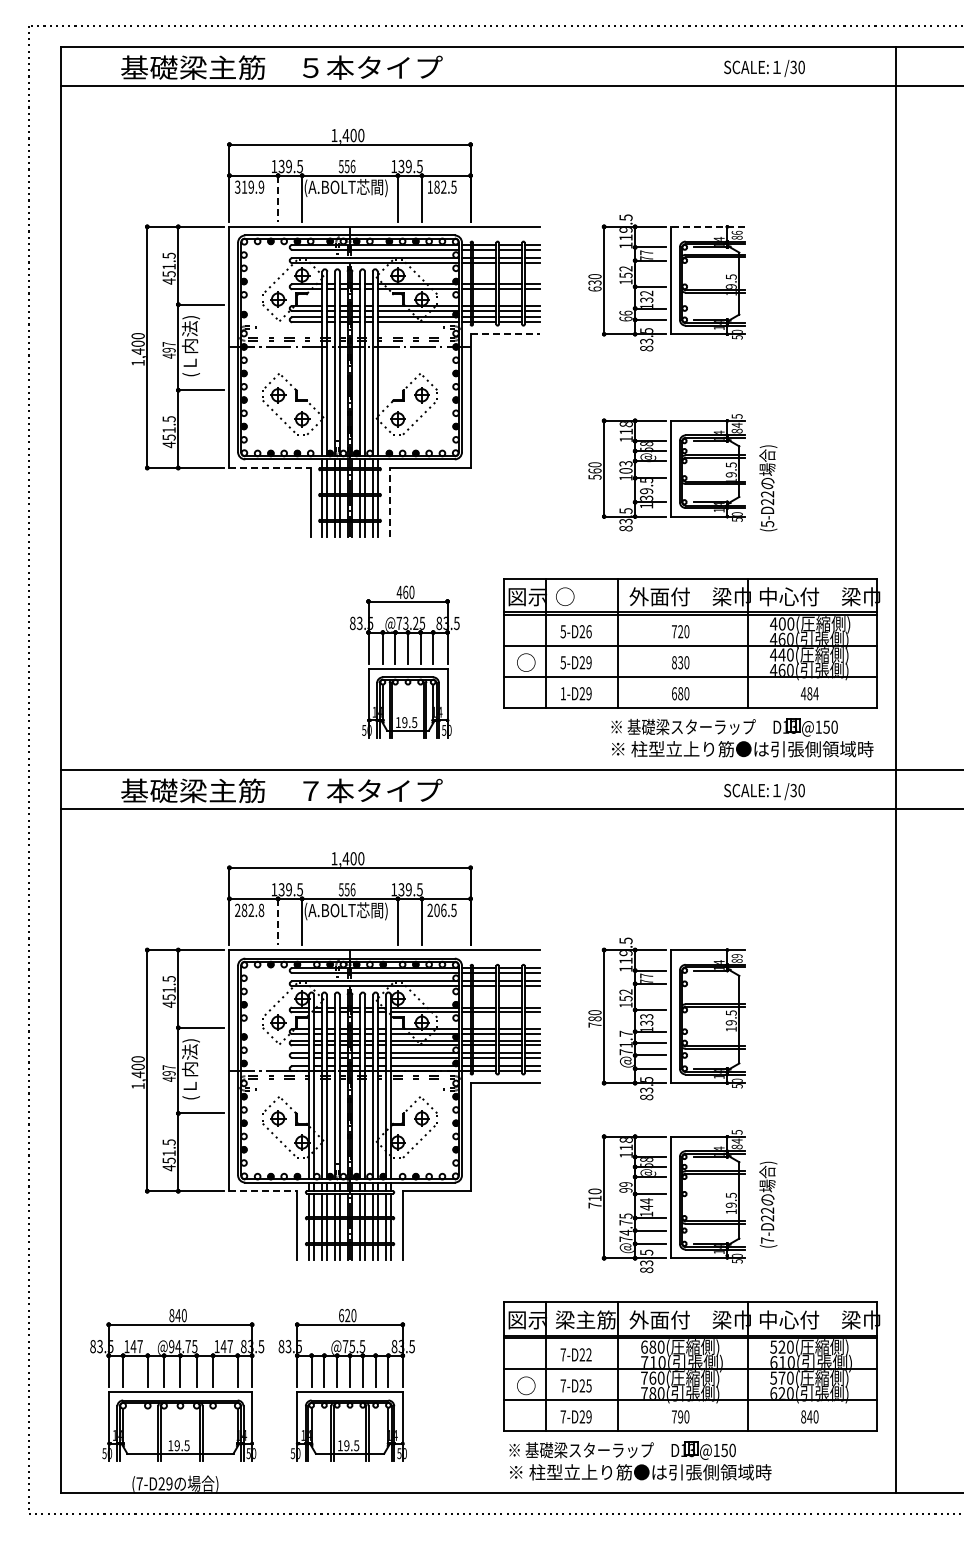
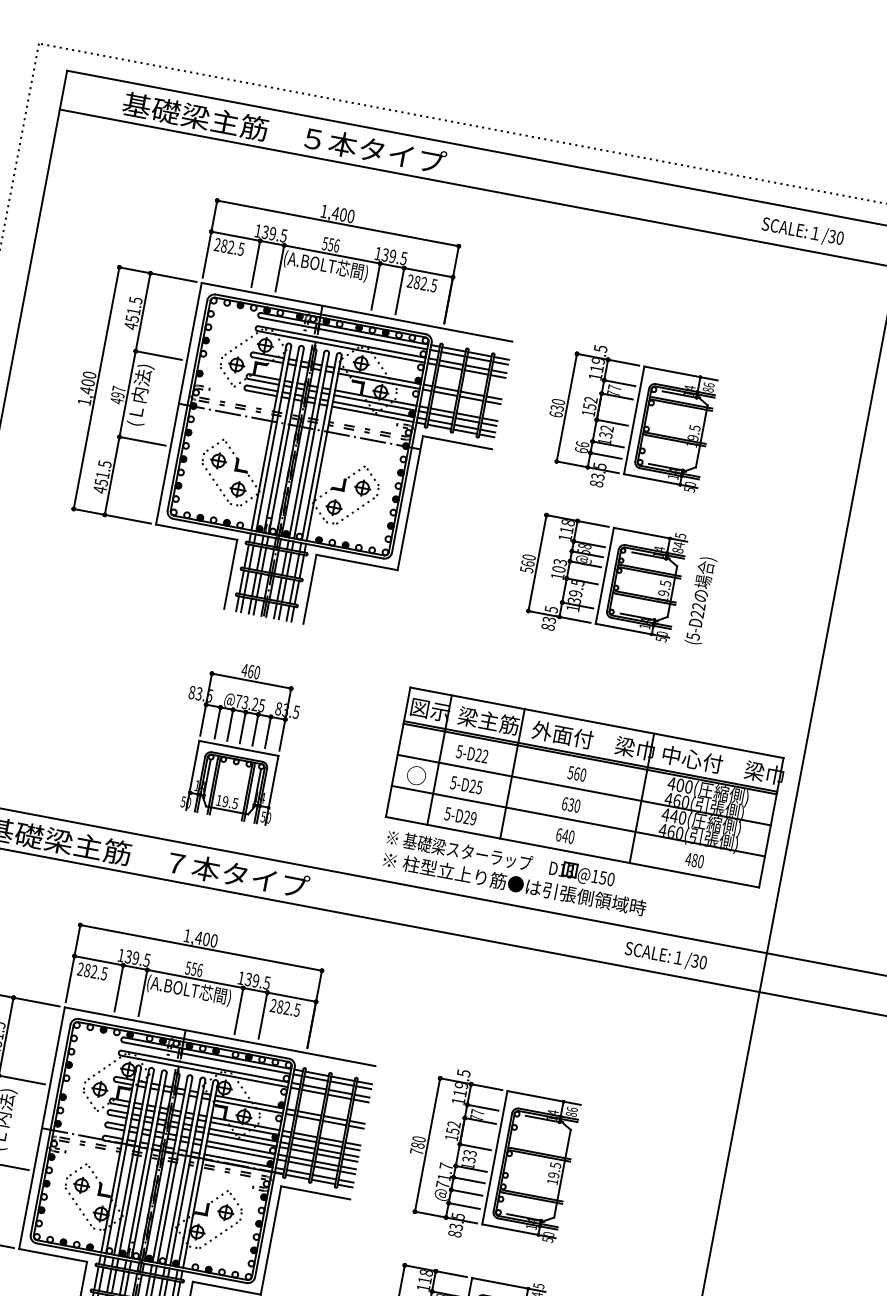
text: (764, 68) -> (802, 232), moved
text: (249, 186) -> (229, 246), 319.9 -> 282.5
text: (429, 186) -> (409, 280), 182.5 -> 282.5
line: (278, 199) -> (256, 264), dashed -> solid
line: (707, 226) -> (680, 373), dashed -> solid
line: (505, 334) -> (457, 443), dashed -> solid
line: (269, 468) -> (196, 532), dashed -> solid
part: (666, 472) -> (599, 578), moved
text: (768, 488) -> (700, 601), moved
line: (389, 501) -> (310, 588), dashed -> solid
text: (585, 596) -> (488, 720), ○ -> 梁主筋
text: (588, 631) -> (484, 756), 5-D26 -> 5-D22
text: (677, 631) -> (573, 773), 720 -> 560
part: (404, 661) -> (236, 740), moved
text: (588, 662) -> (478, 787), 5-D29 -> 5-D25
text: (674, 662) -> (565, 803), 830 -> 630
text: (562, 693) -> (447, 813), 1-D29 -> 5-D29
text: (680, 693) -> (565, 835), 680 -> 640
text: (815, 693) -> (700, 861), 484 -> 480
part: (742, 737) -> (516, 872), moved
text: (764, 791) -> (665, 956), moved
text: (261, 909) -> (104, 972), 282.8 -> 282.5
text: (440, 910) -> (283, 1007), 206.5 -> 282.5
line: (278, 922) -> (119, 989), dashed -> solid
text: (736, 956) -> (571, 1109), 89 -> 86
line: (263, 1191) -> (53, 1255), dashed -> solid

